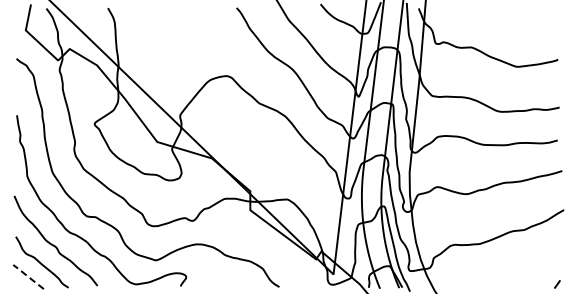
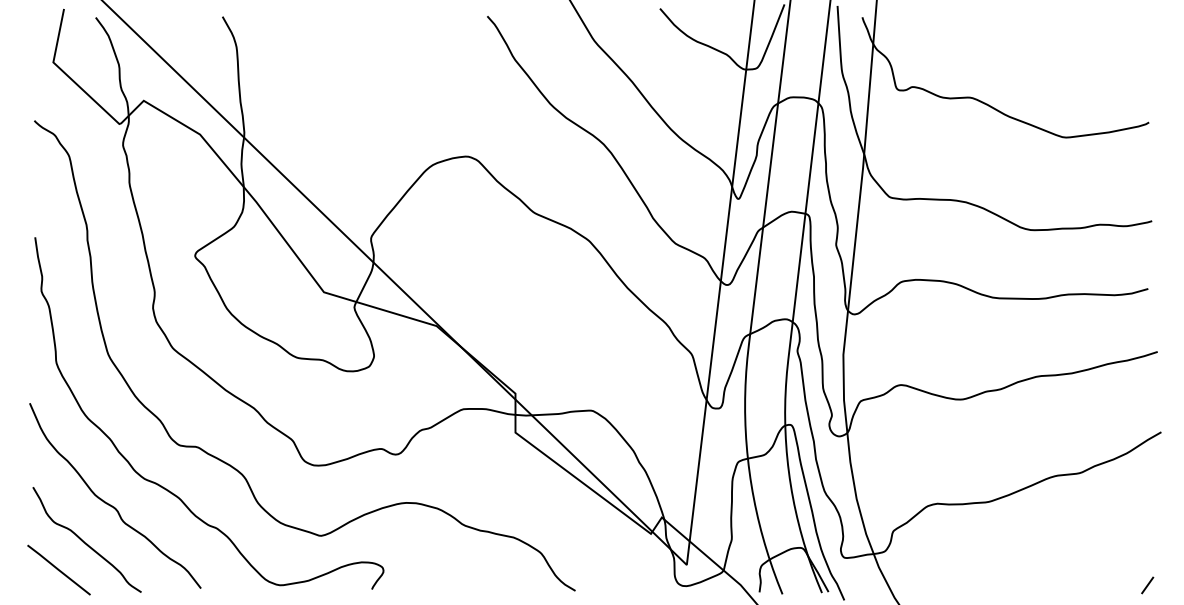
line: (28, 276) -> (58, 569), dashed -> solid

